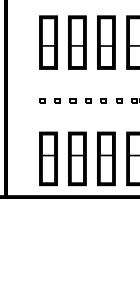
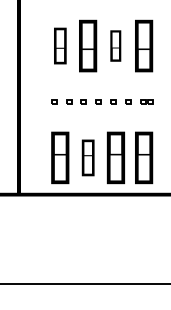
part: (48, 42) -> (60, 45), size x0.7
part: (105, 42) -> (115, 45), size x0.6
part: (77, 158) -> (88, 157), size x0.7

